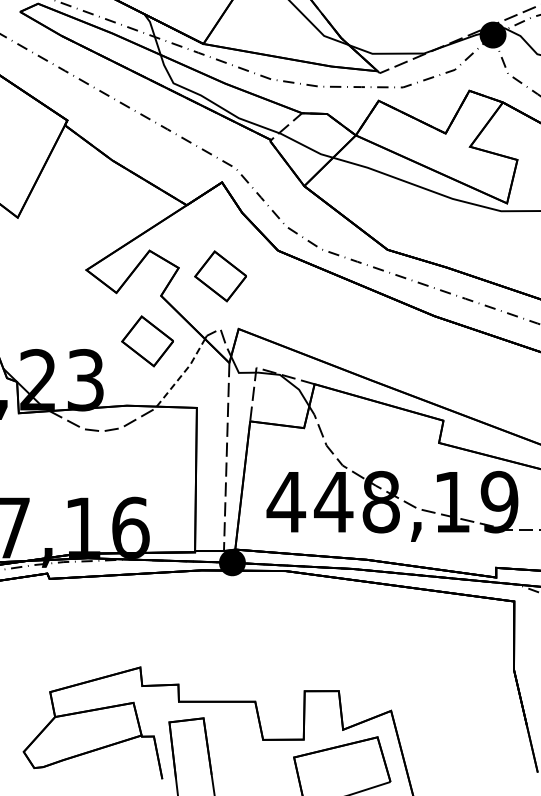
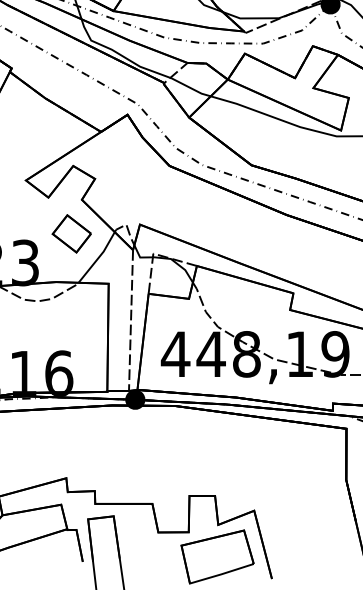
part: (220, 276) -> (126, 185), removed
line: (183, 373) -> (98, 257), dashed -> solid

